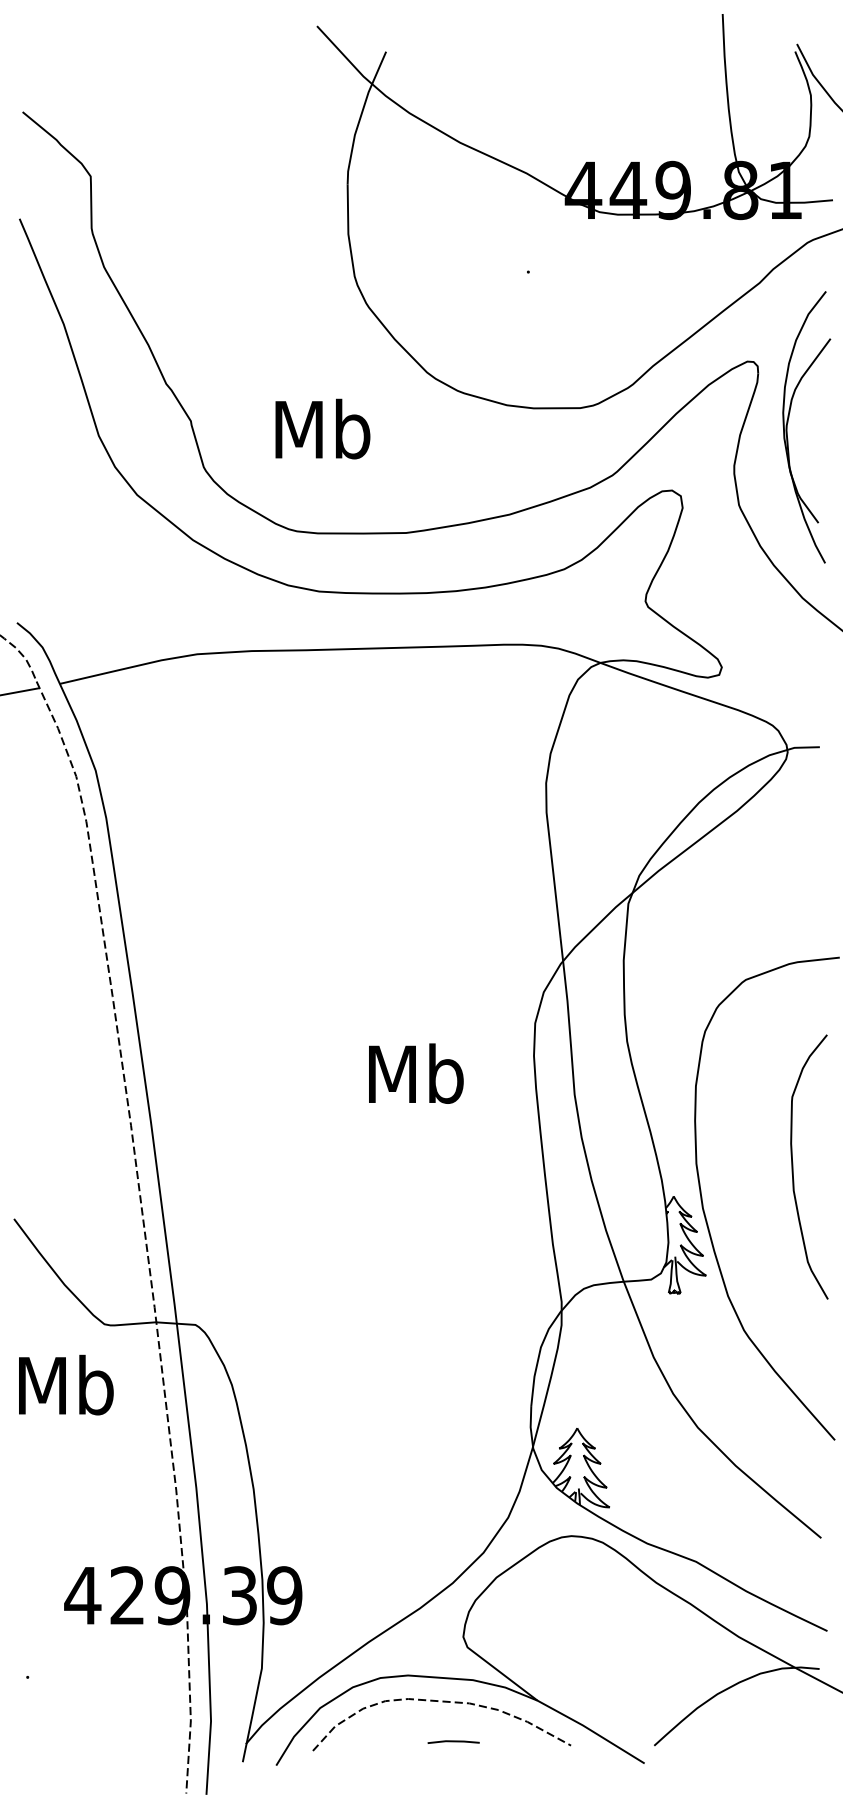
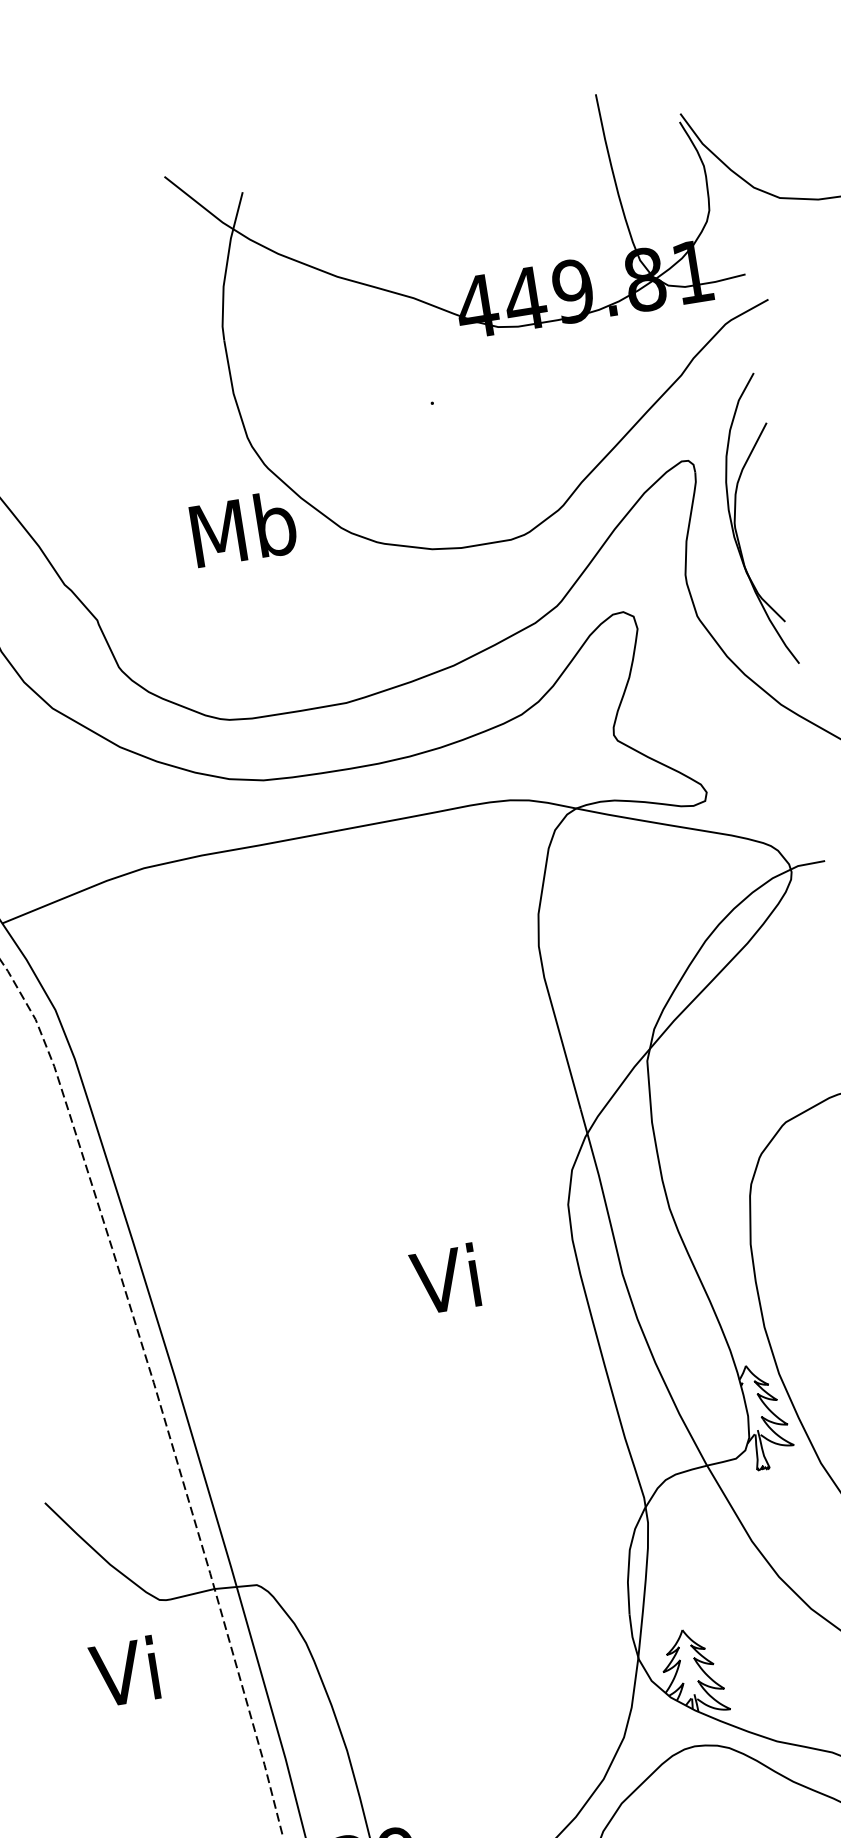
text: (322, 428) -> (243, 528), moved
text: (416, 1073) -> (449, 1278), Mb -> Vi
text: (66, 1384) -> (129, 1670), Mb -> Vi

